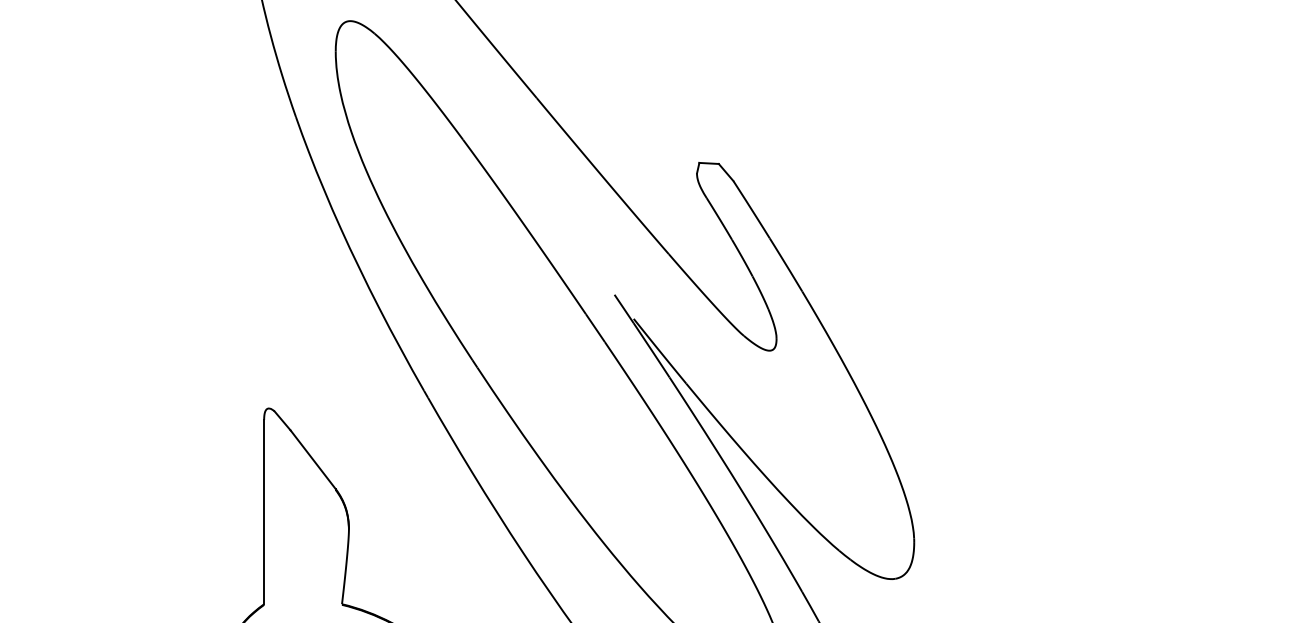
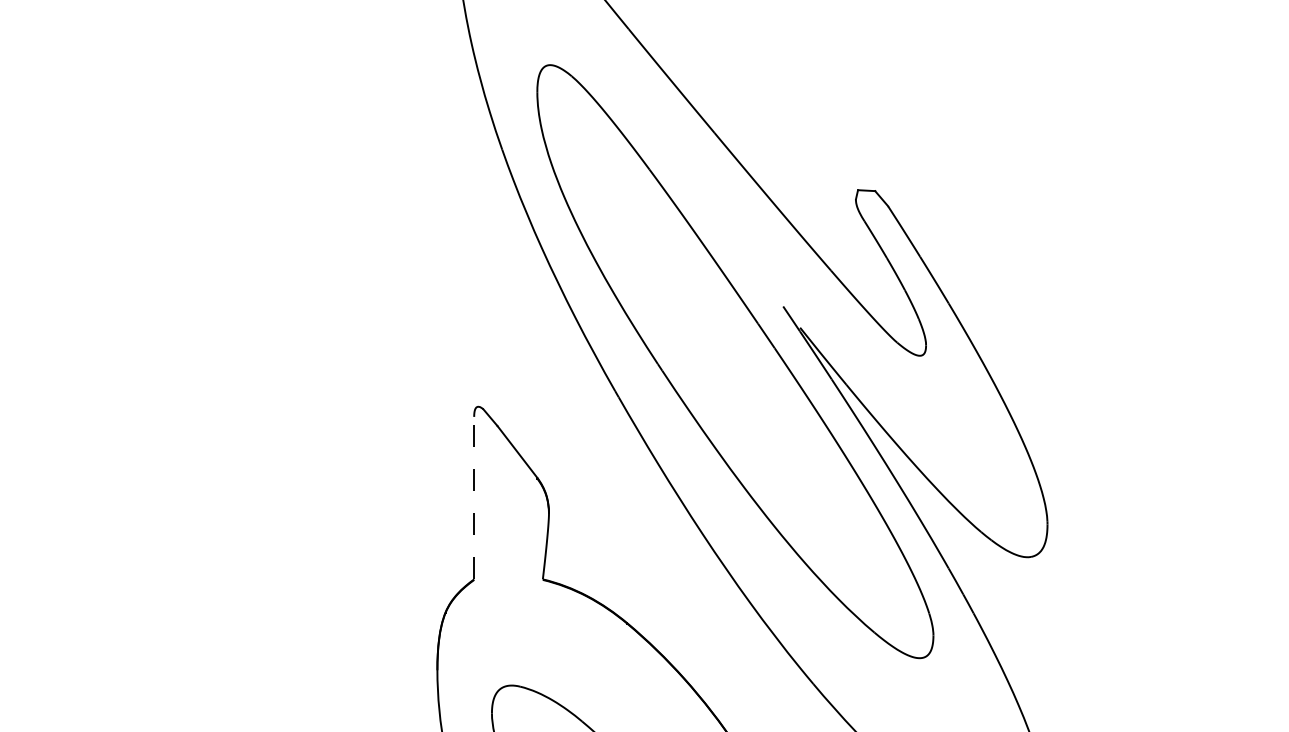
line: (264, 511) -> (474, 497), solid -> dashed

